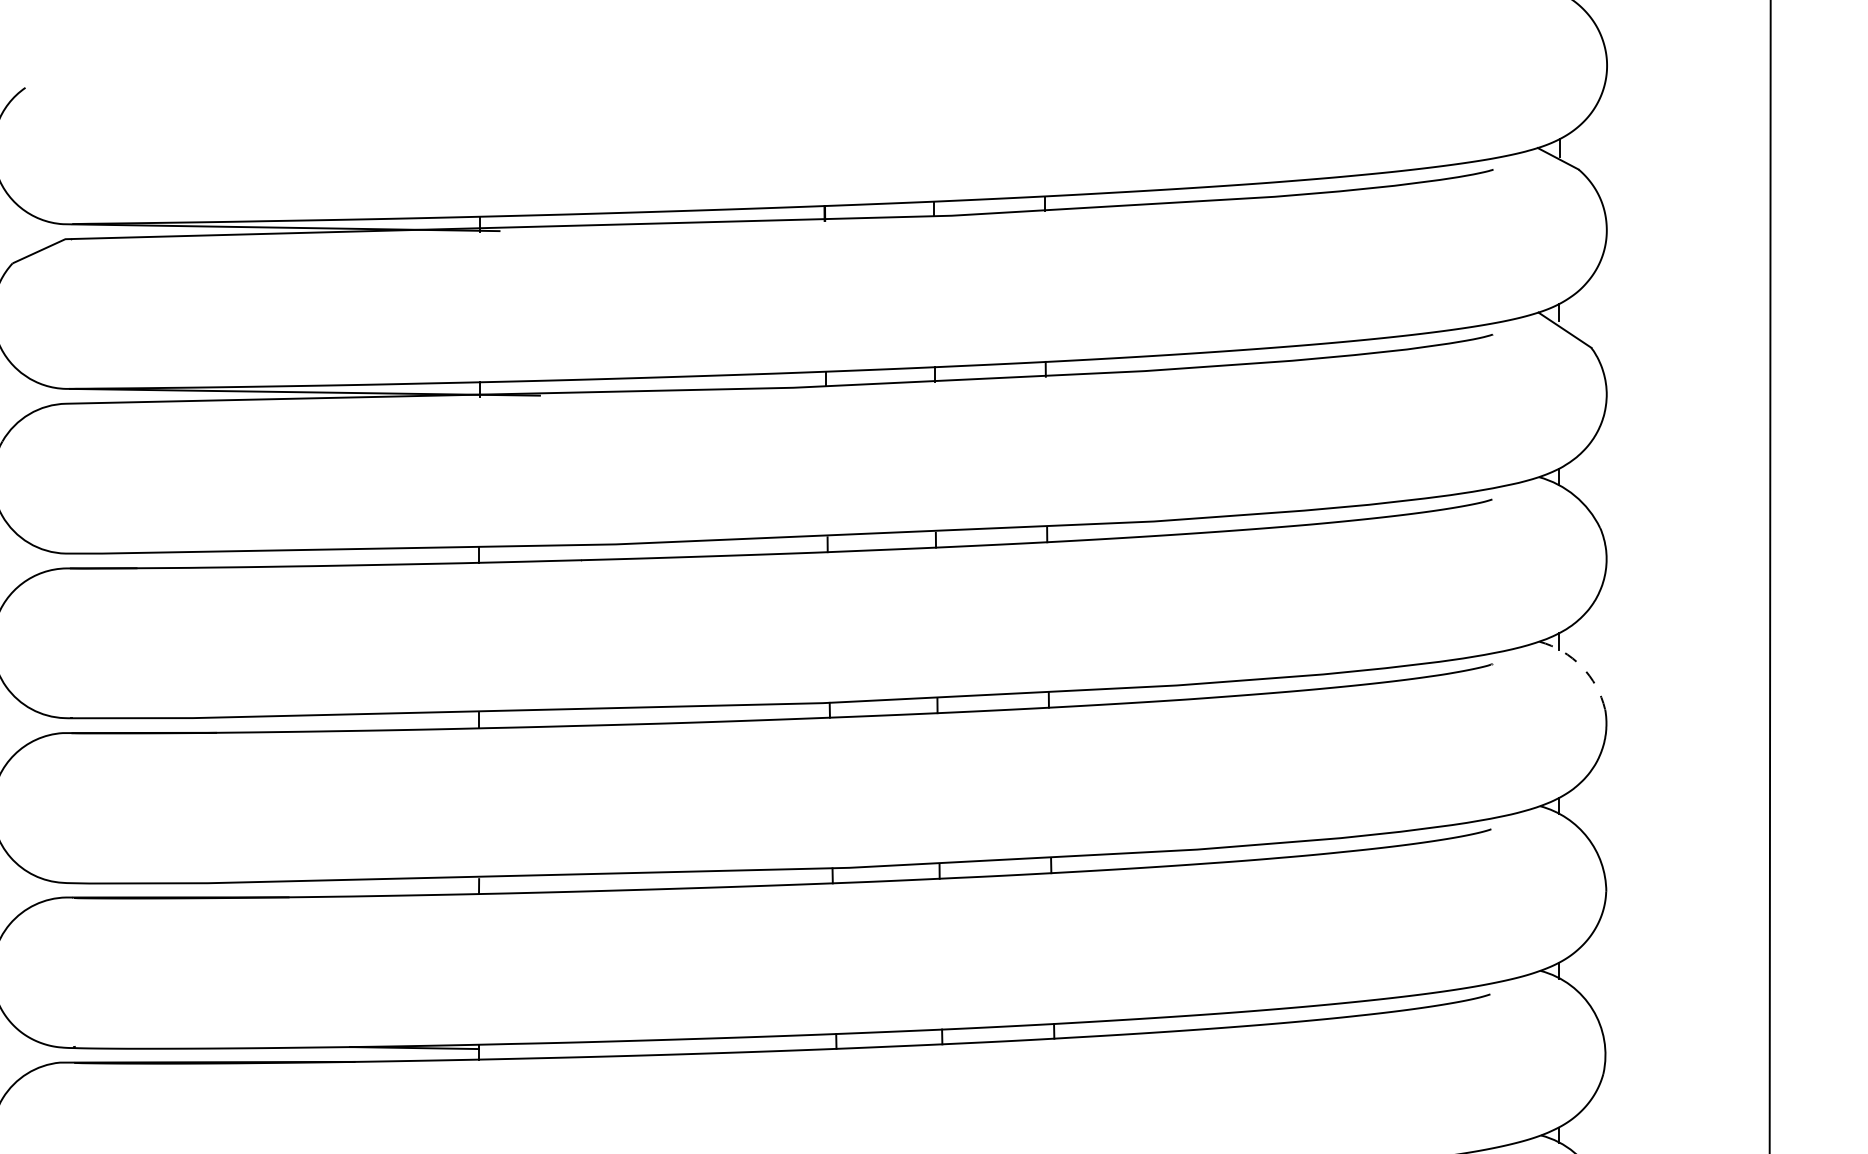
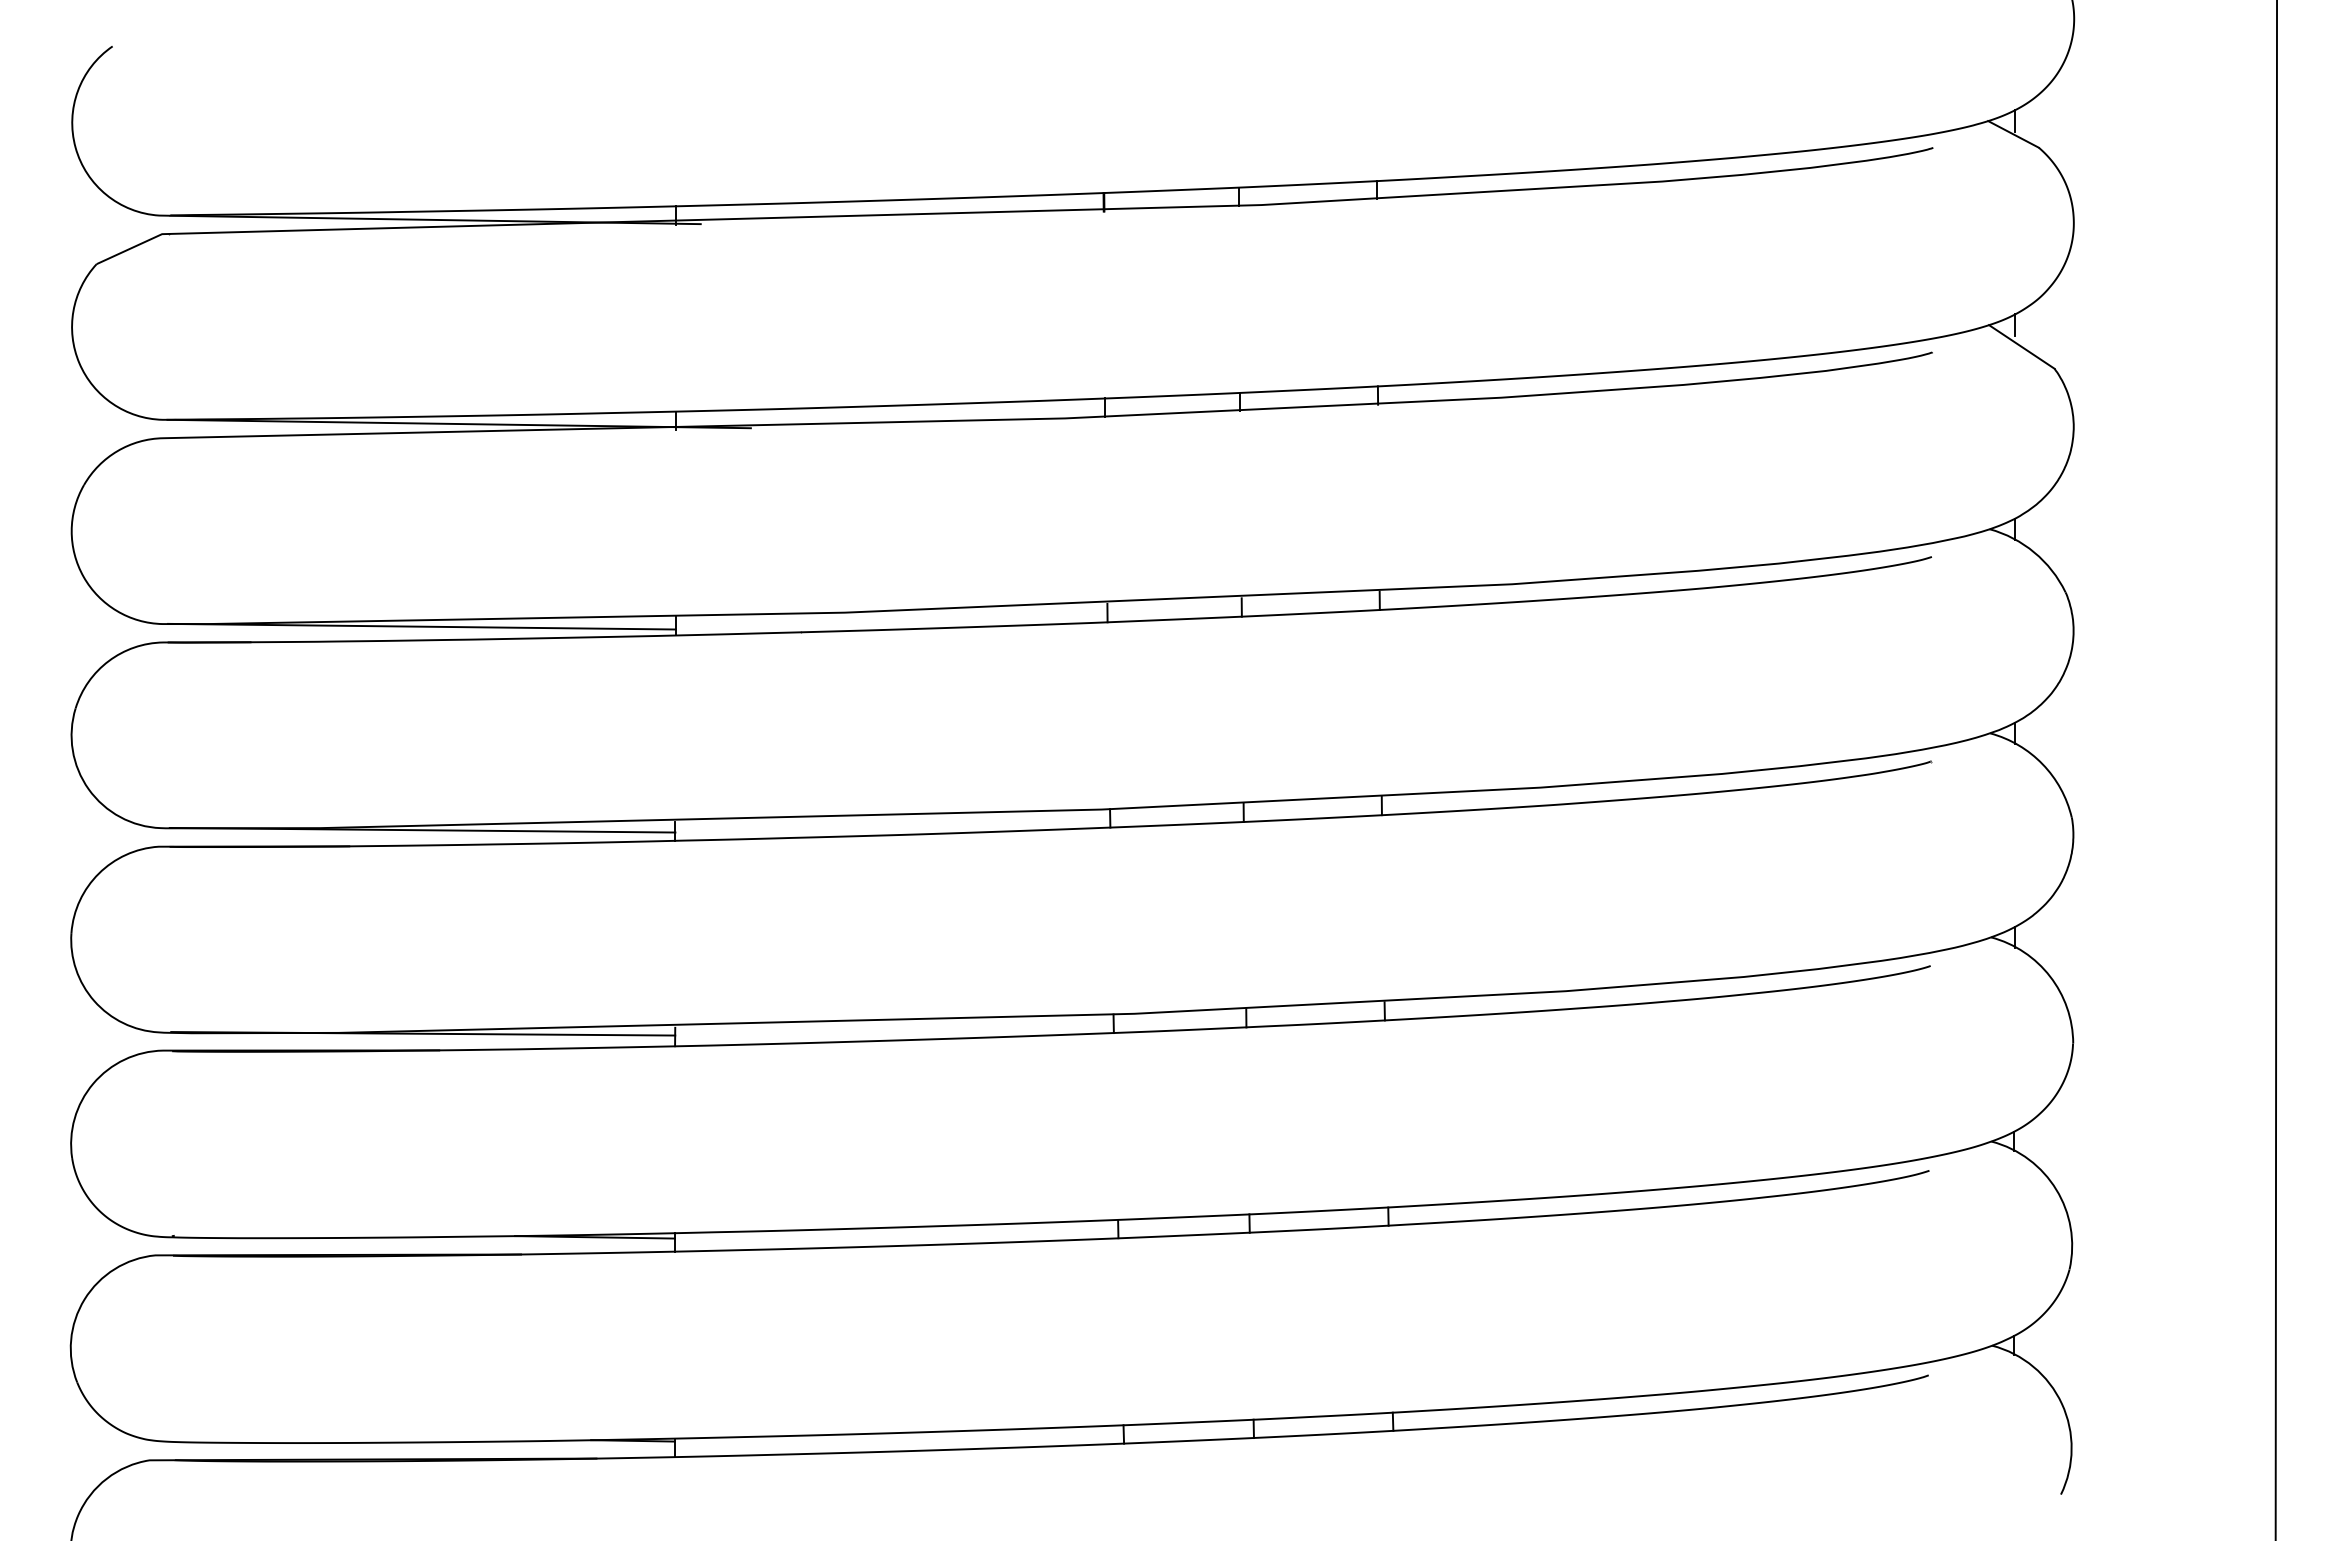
line: (274, 555) -> (421, 626), added
arc: (1581, 666) -> (2042, 764), dashed -> solid
line: (275, 719) -> (422, 829), added
line: (276, 883) -> (423, 1033), added

